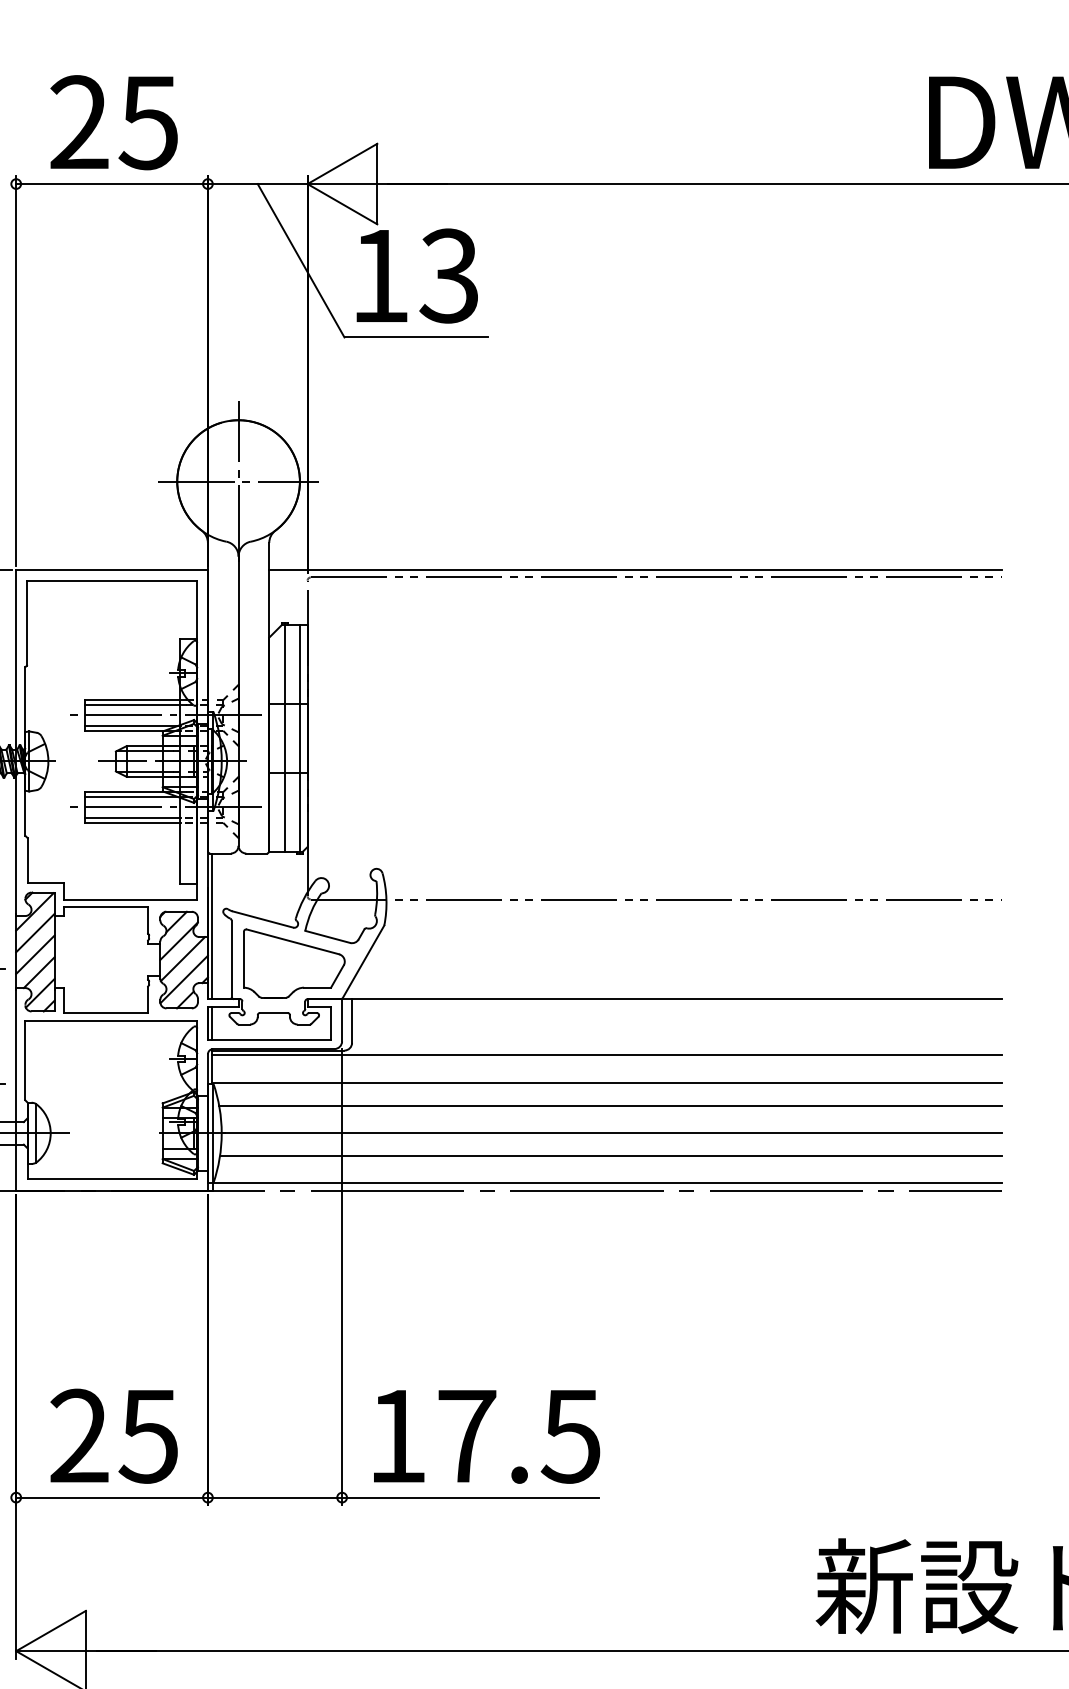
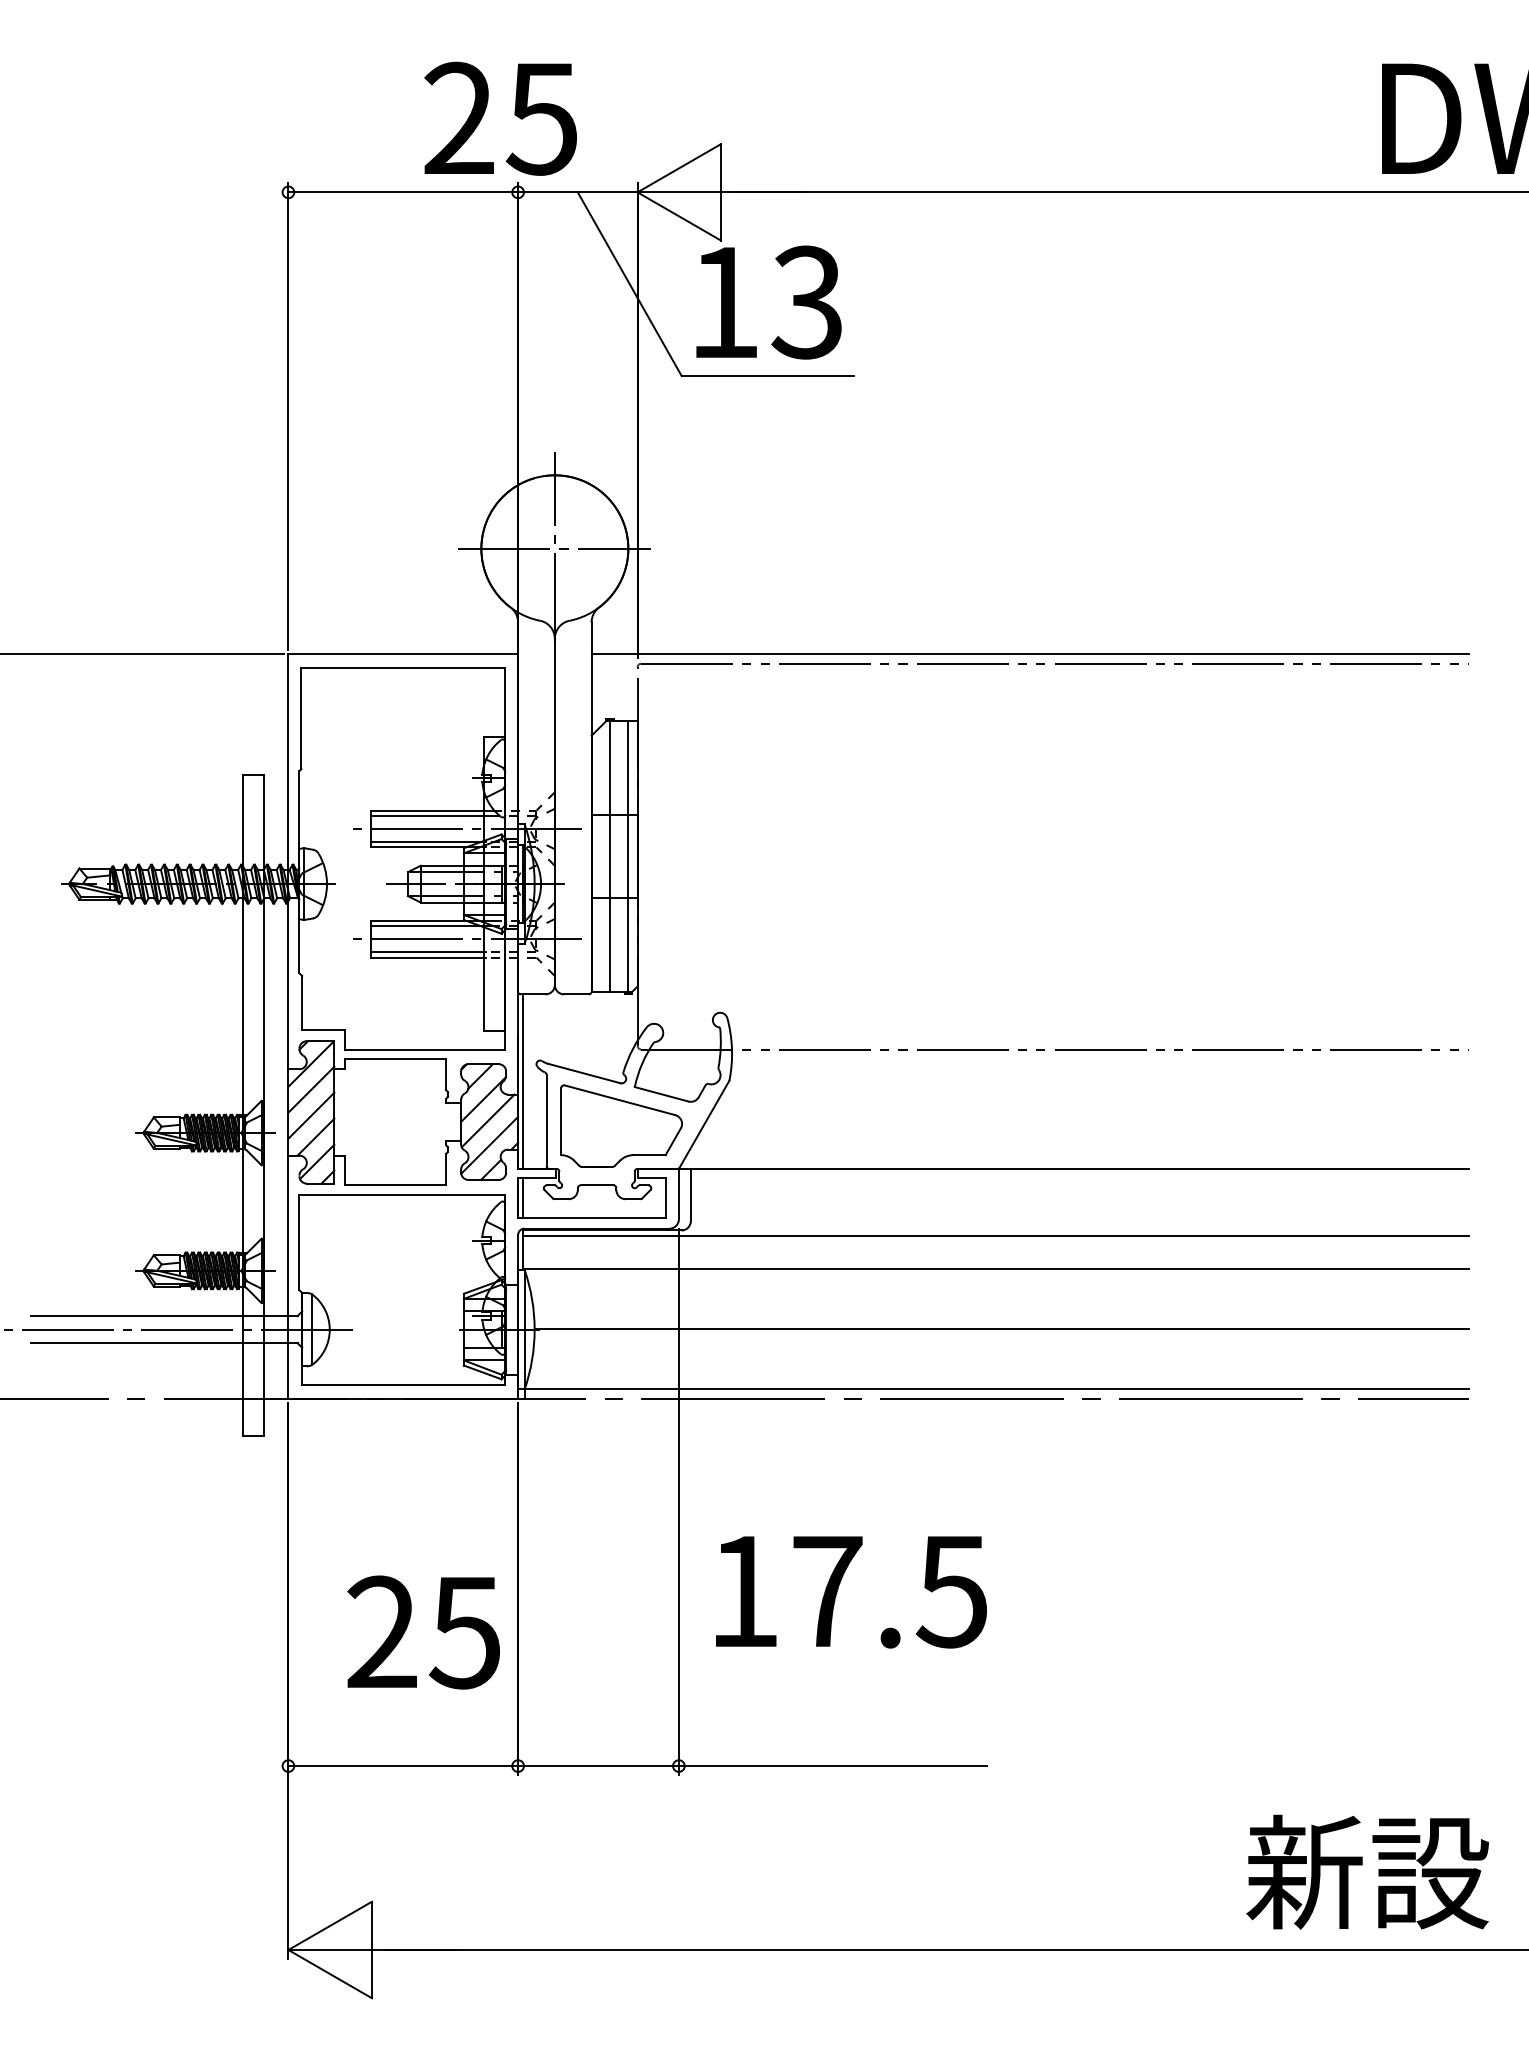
text: (113, 122) -> (500, 118), moved
line: (610, 1105) -> (1000, 1296), removed
line: (611, 1155) -> (1001, 1356), removed
text: (113, 1436) -> (423, 1632), moved
text: (487, 1437) -> (851, 1592), moved

